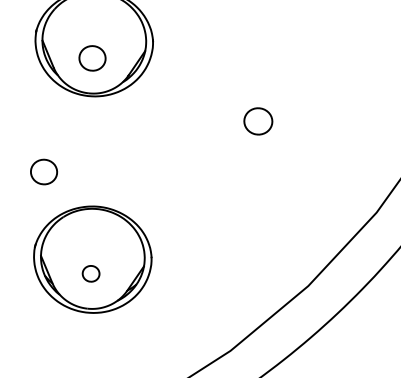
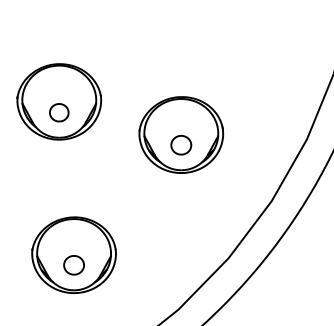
part: (260, 106) -> (181, 134), added
part: (44, 171) -> (33, 196), removed
part: (90, 273) -> (73, 265), size x1.67

